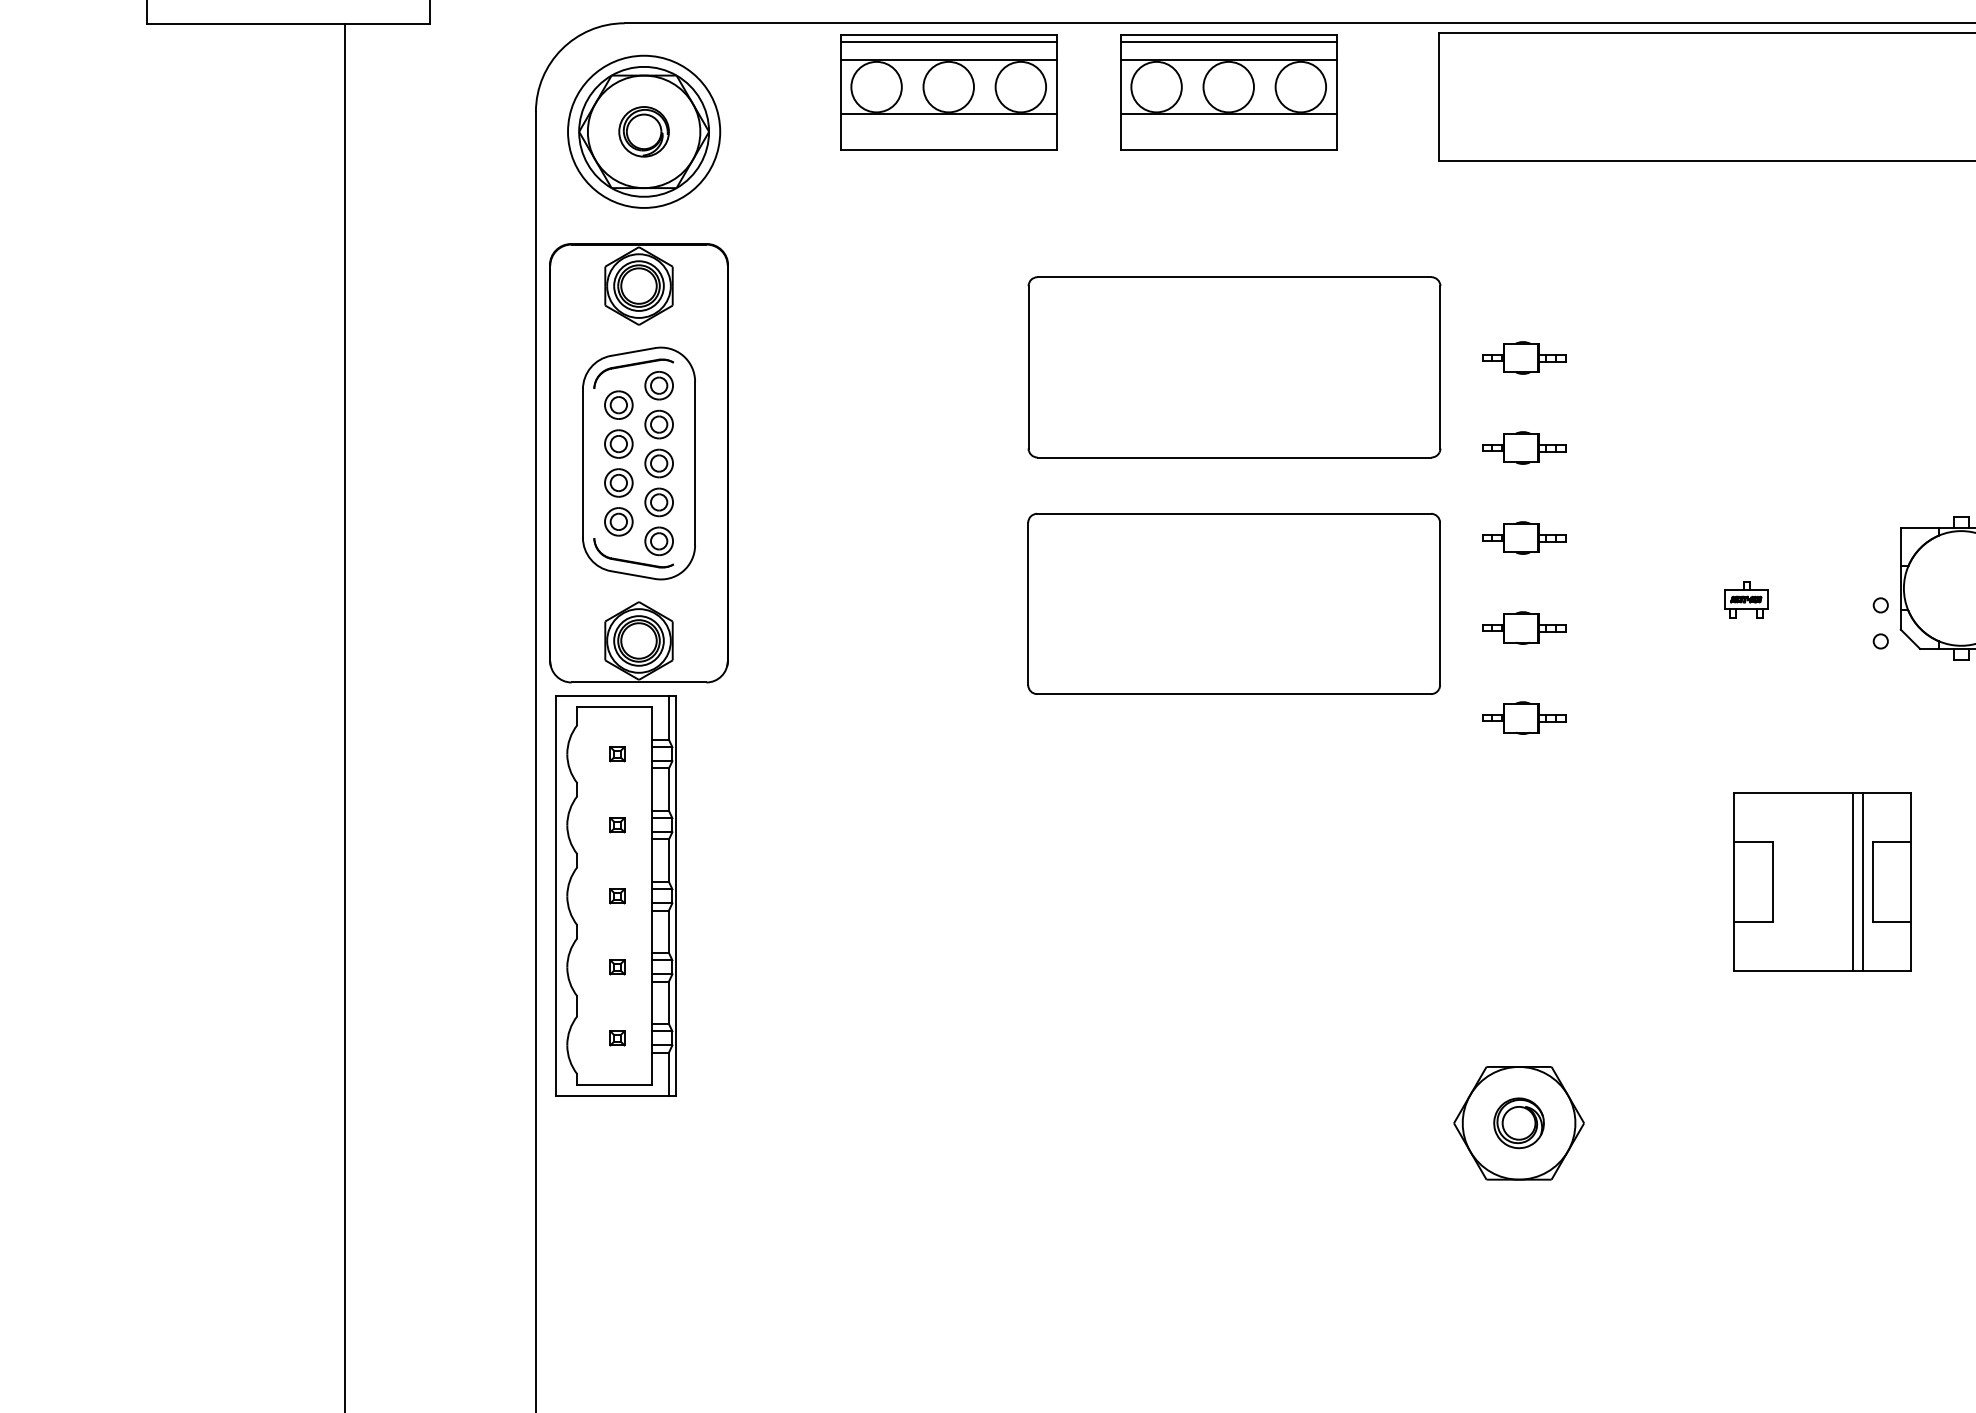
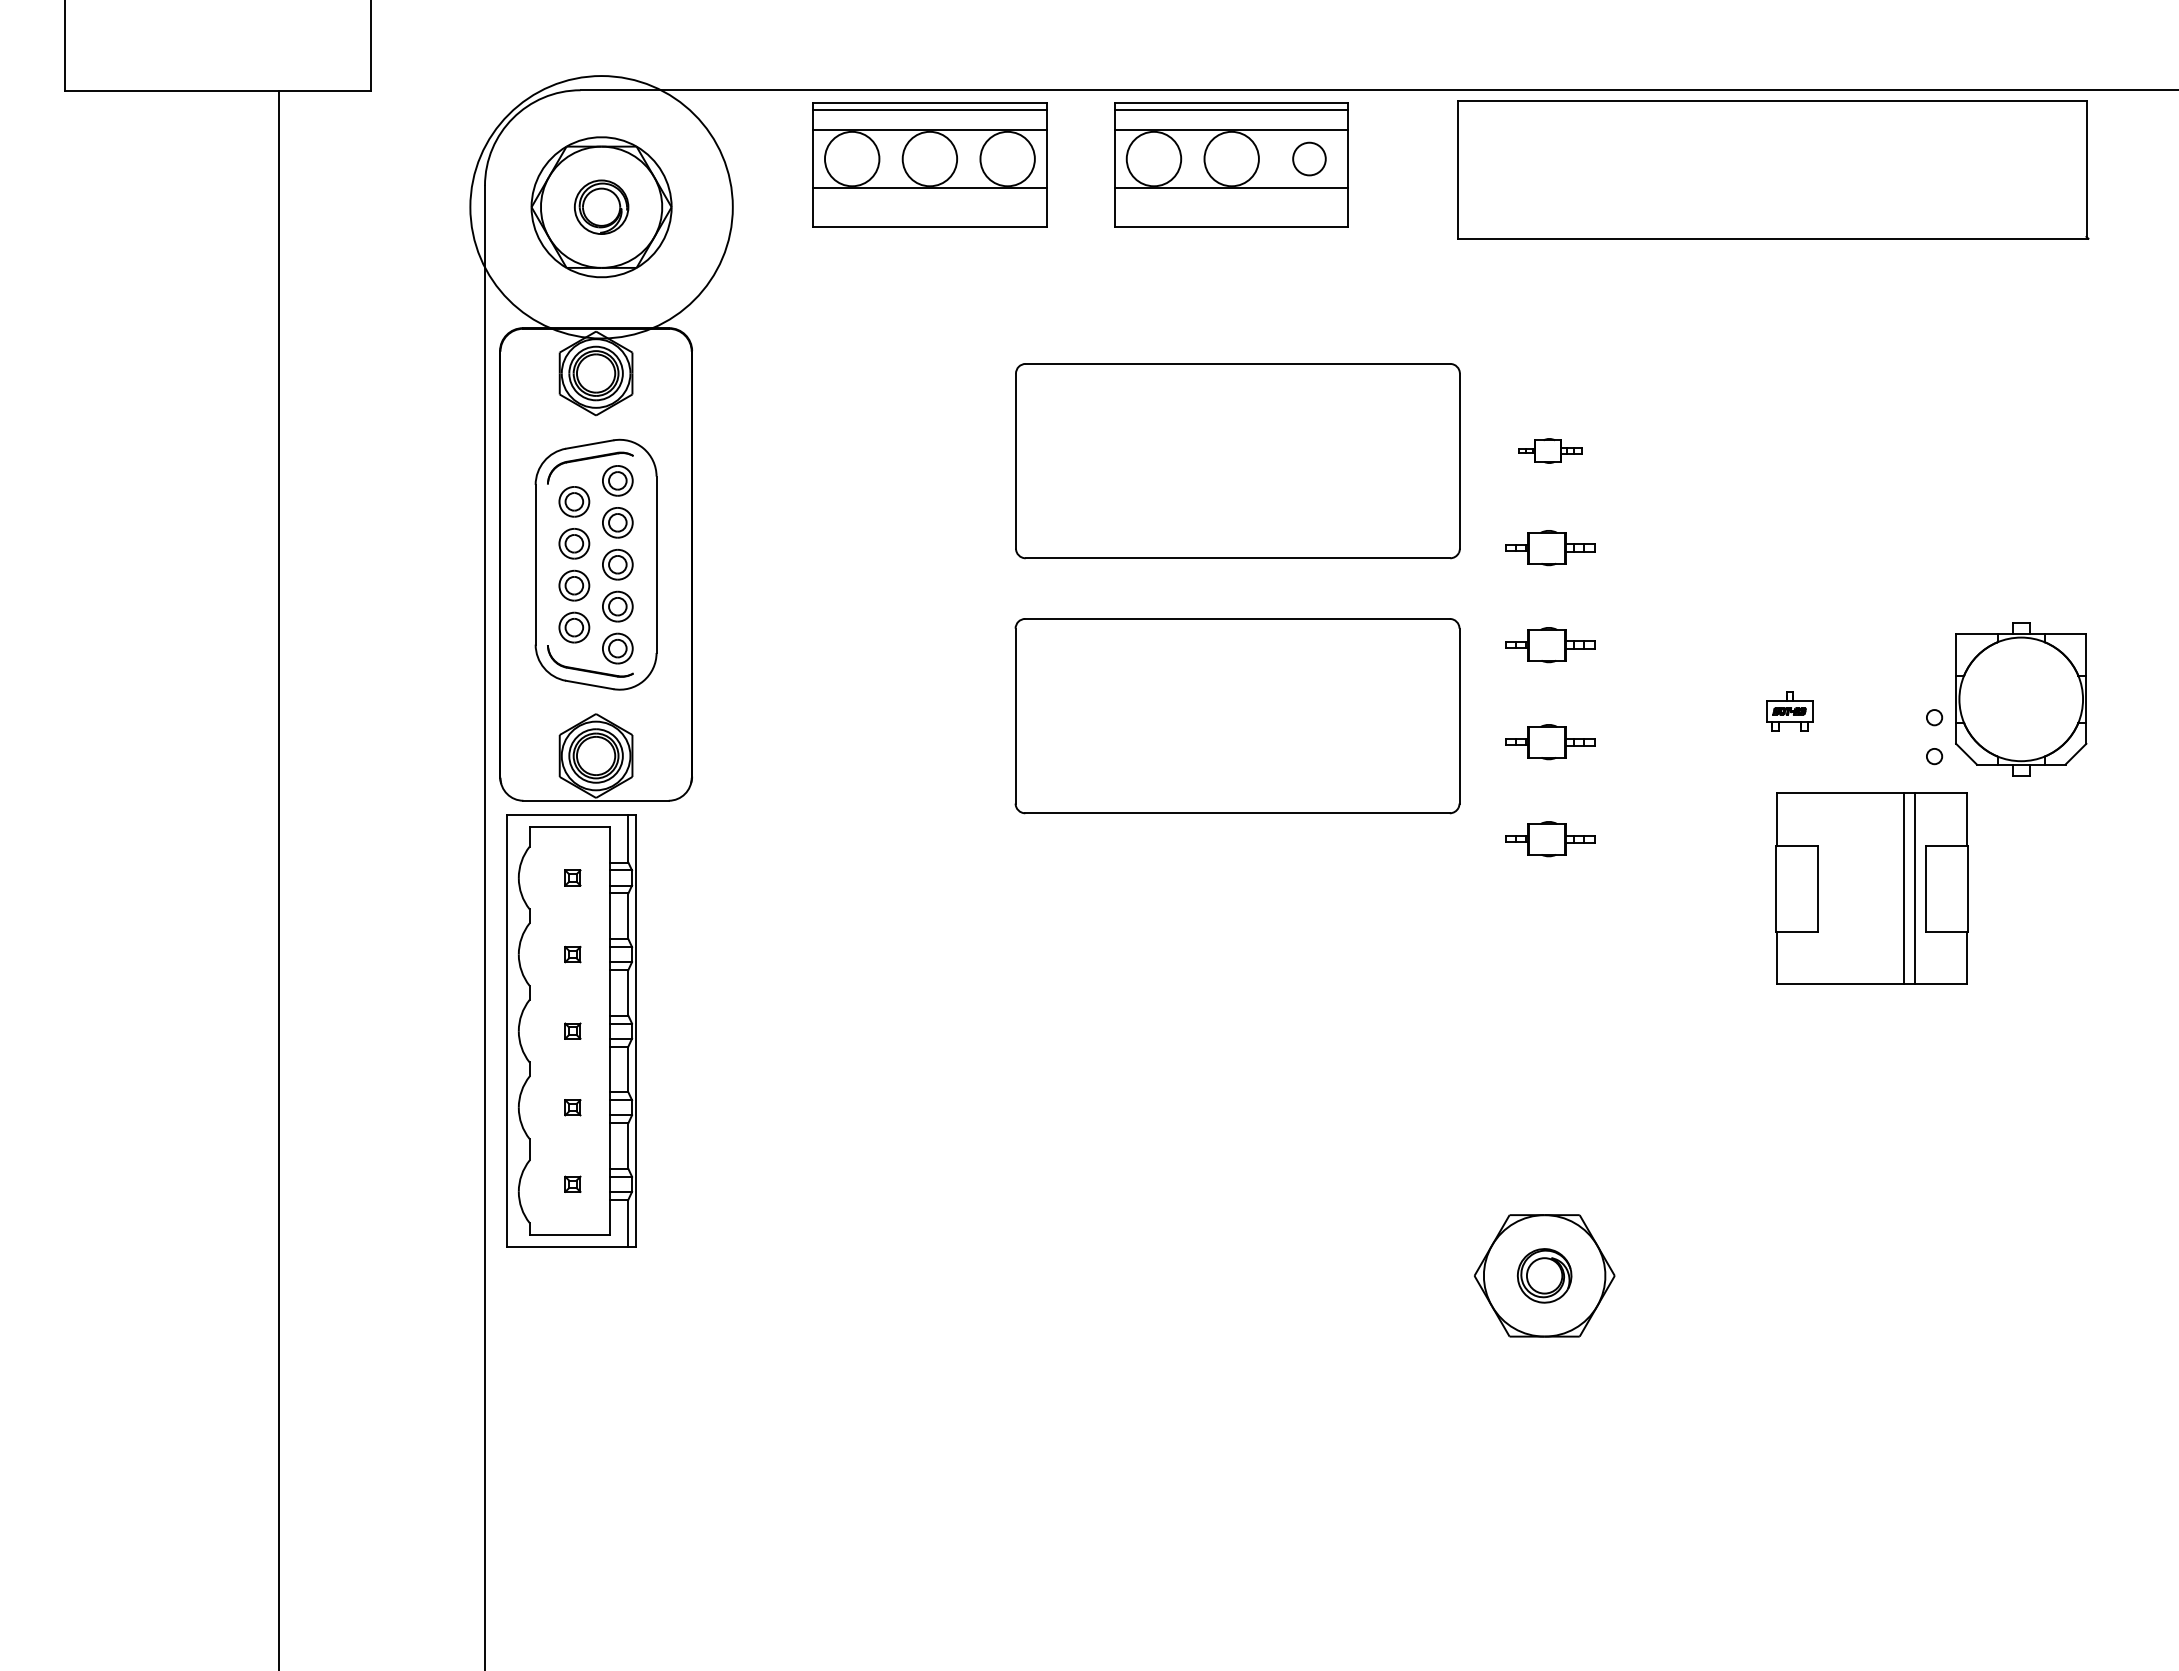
circle: (1300, 86) -> (1309, 158), size x0.6
circle: (644, 132) -> (601, 207), size x1.6
part: (1524, 357) -> (1550, 450), size x0.7
part: (1822, 881) -> (1871, 888), moved

